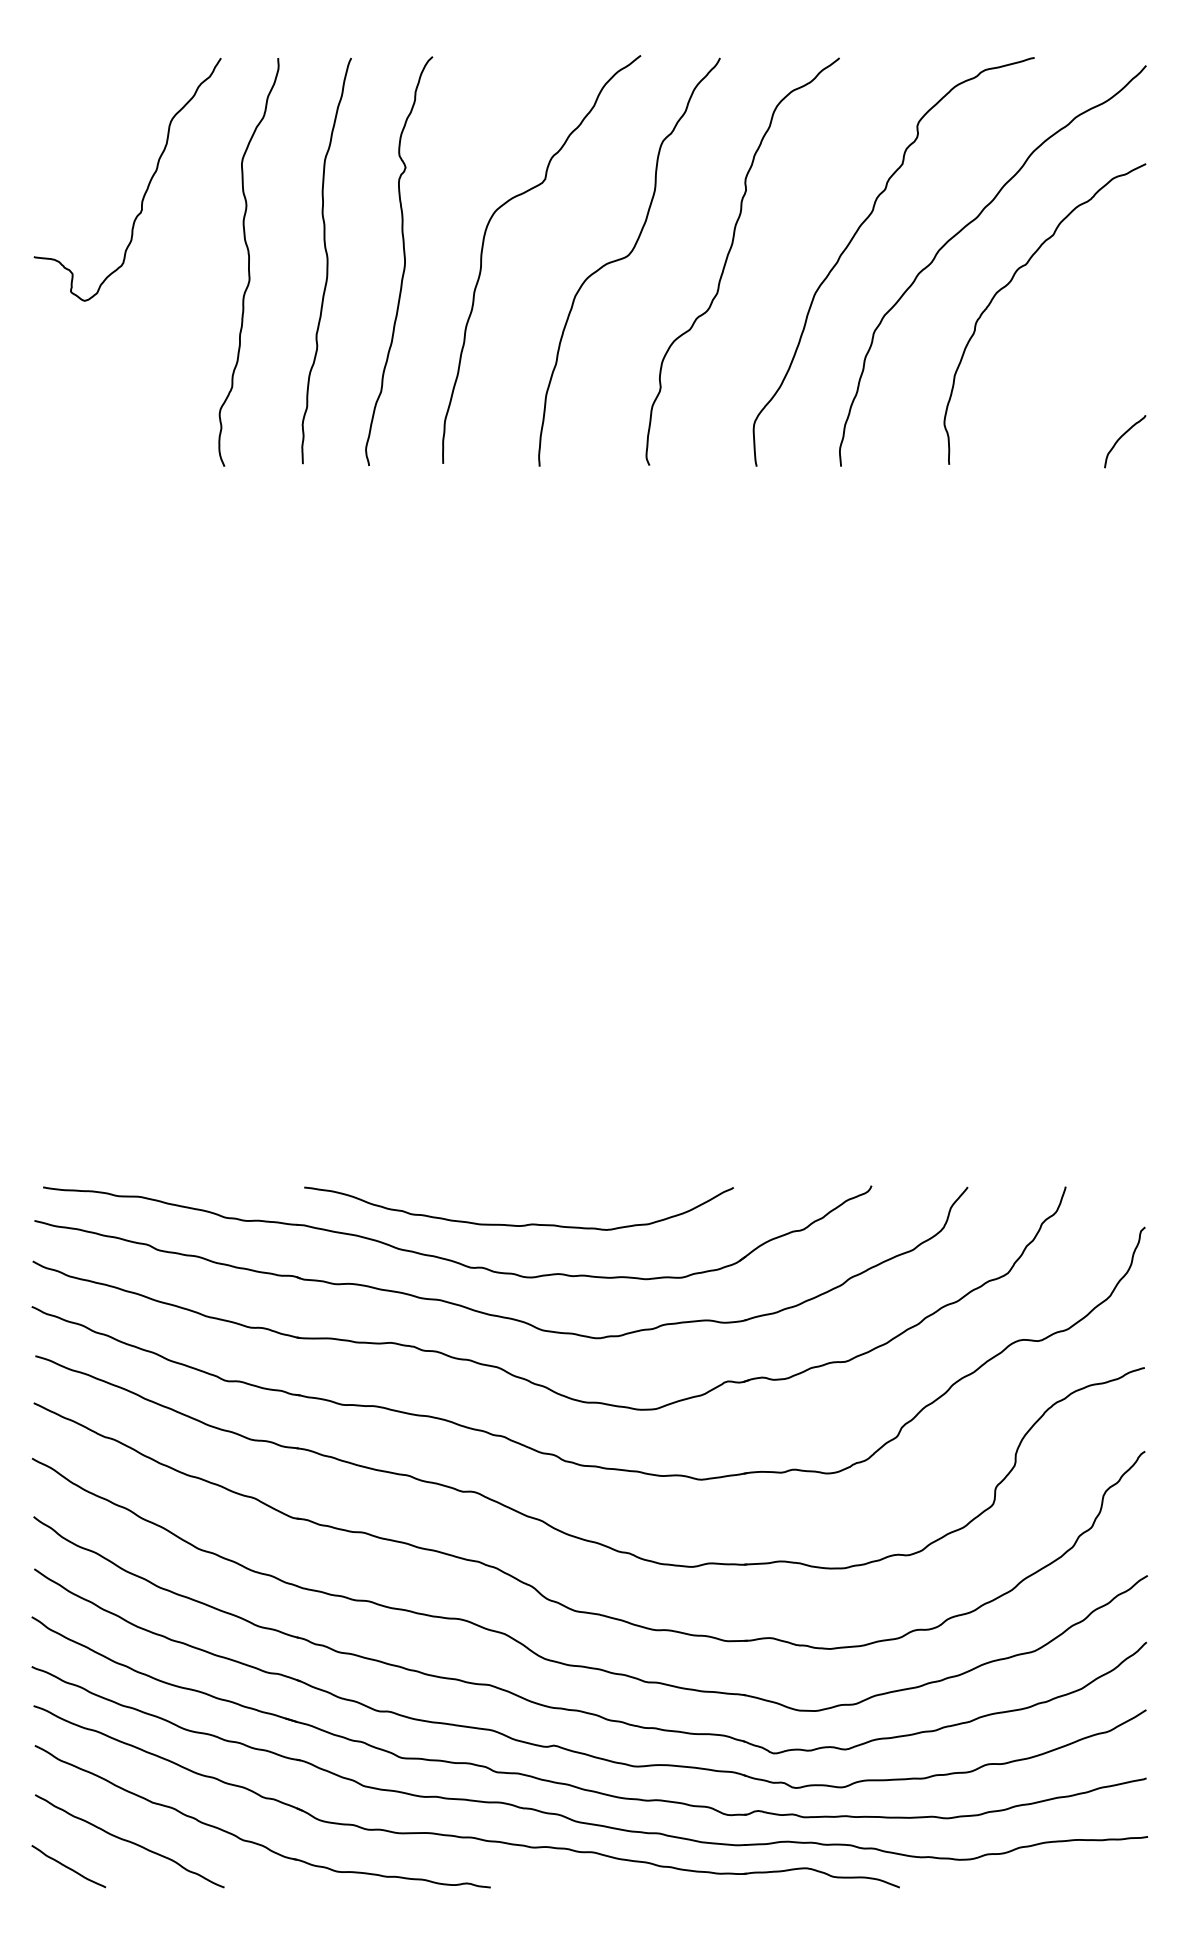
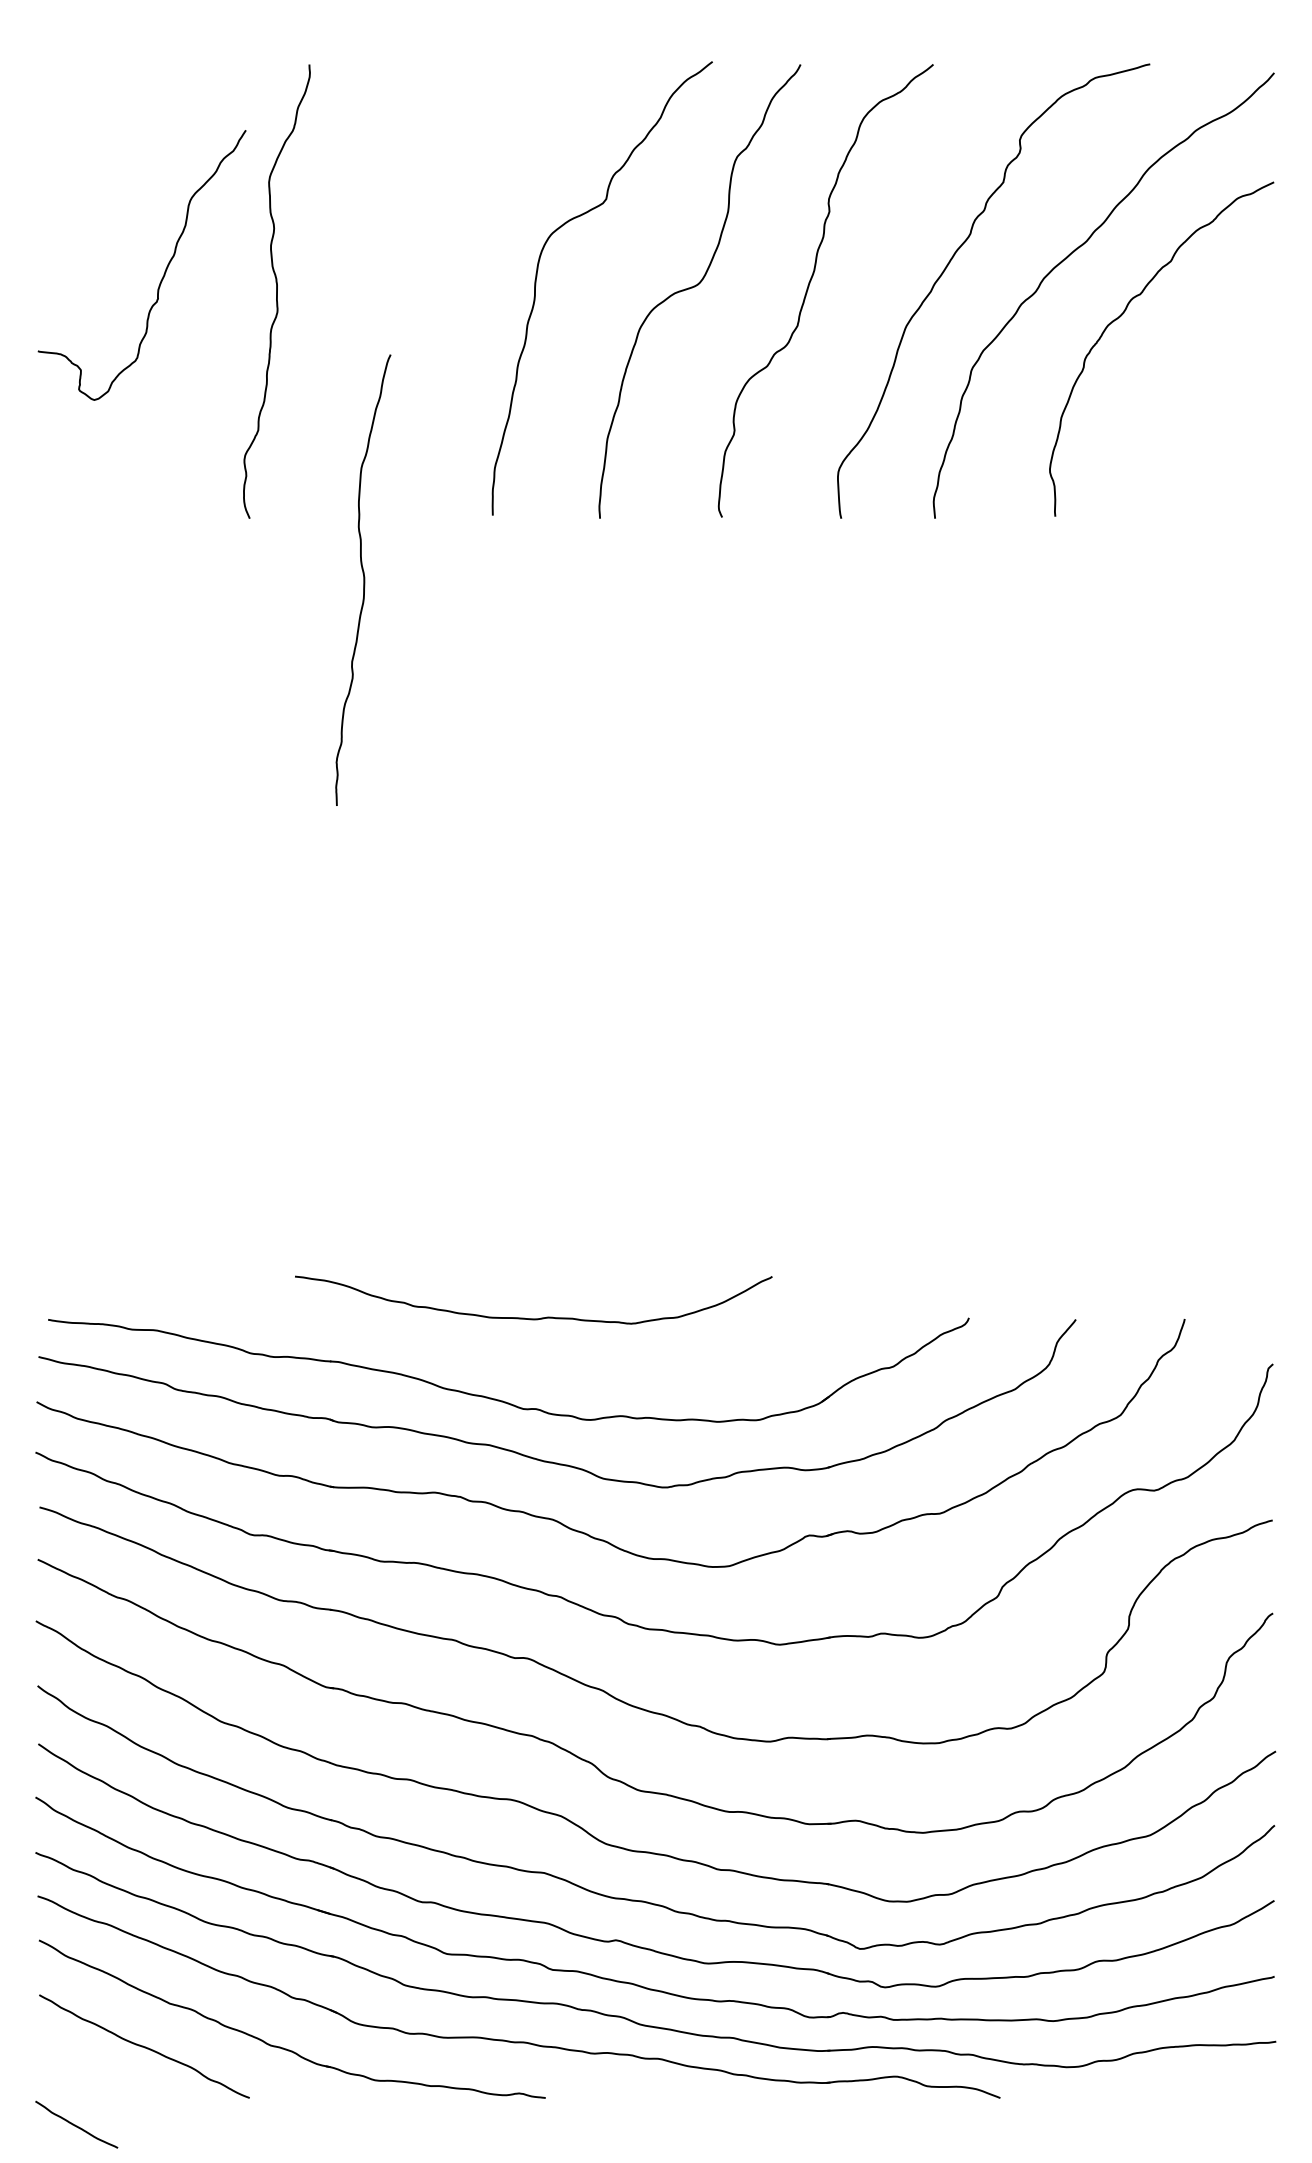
curve: (147, 185) -> (164, 271), moved
curve: (326, 260) -> (363, 579), moved
curve: (404, 260) -> (449, 289), removed
curve: (1120, 439) -> (1245, 488), removed
curve: (514, 1224) -> (528, 1317), moved
curve: (68, 1866) -> (76, 2124), moved

